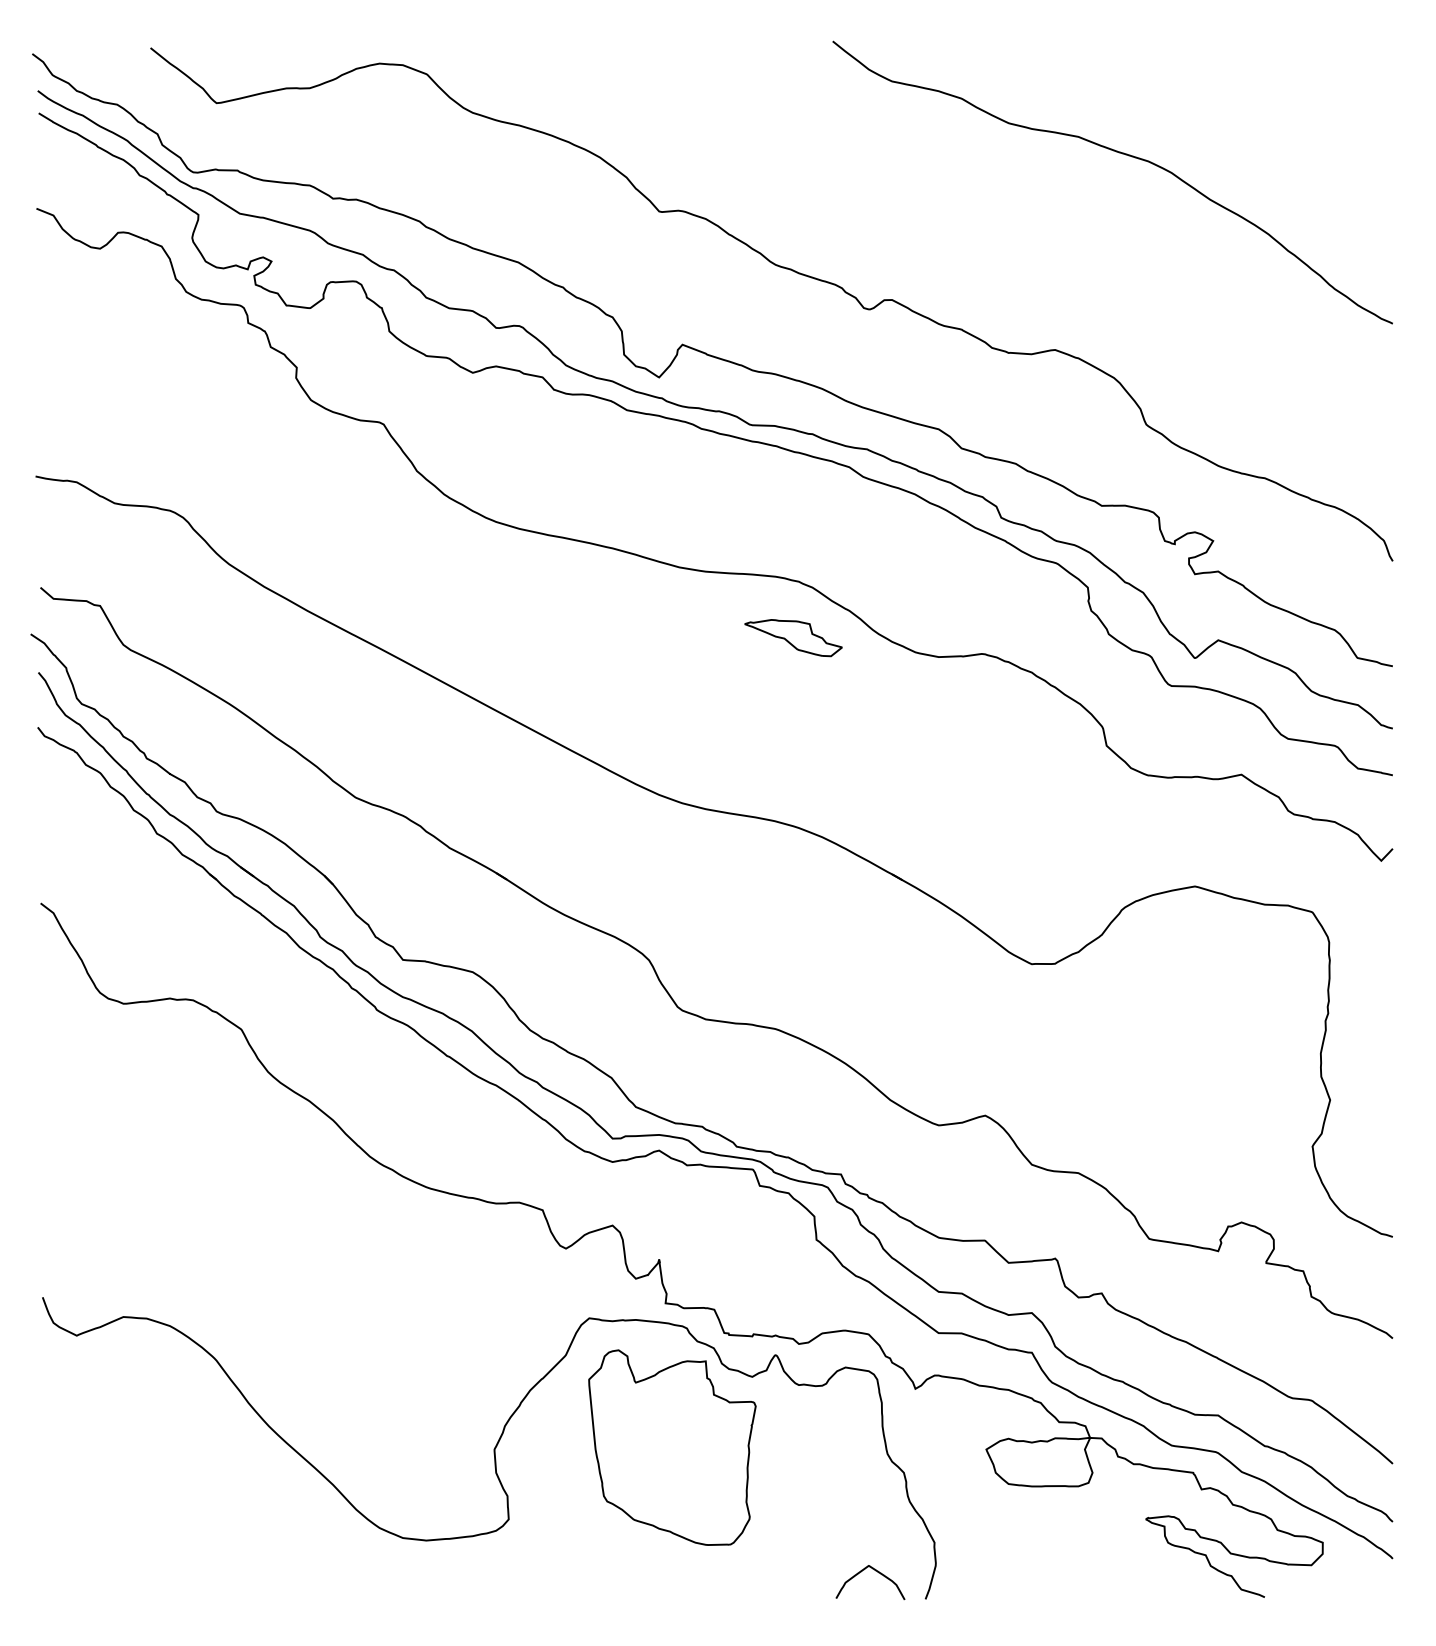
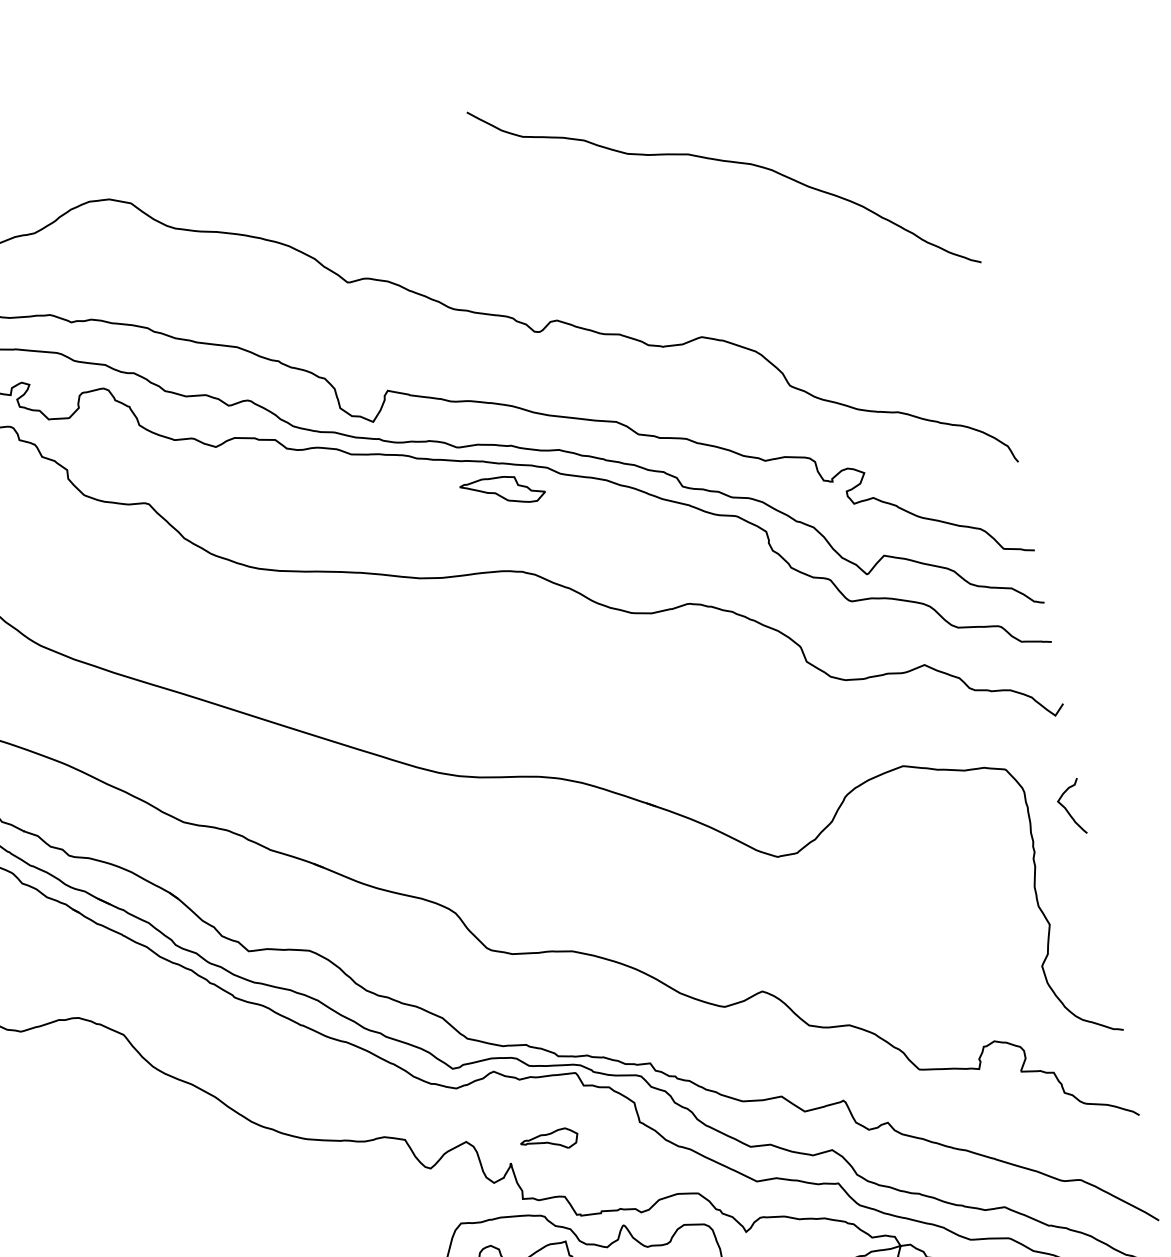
part: (793, 638) -> (502, 491), moved
curve: (1375, 972) -> (1067, 810), added
part: (708, 1242) -> (549, 1141), added

